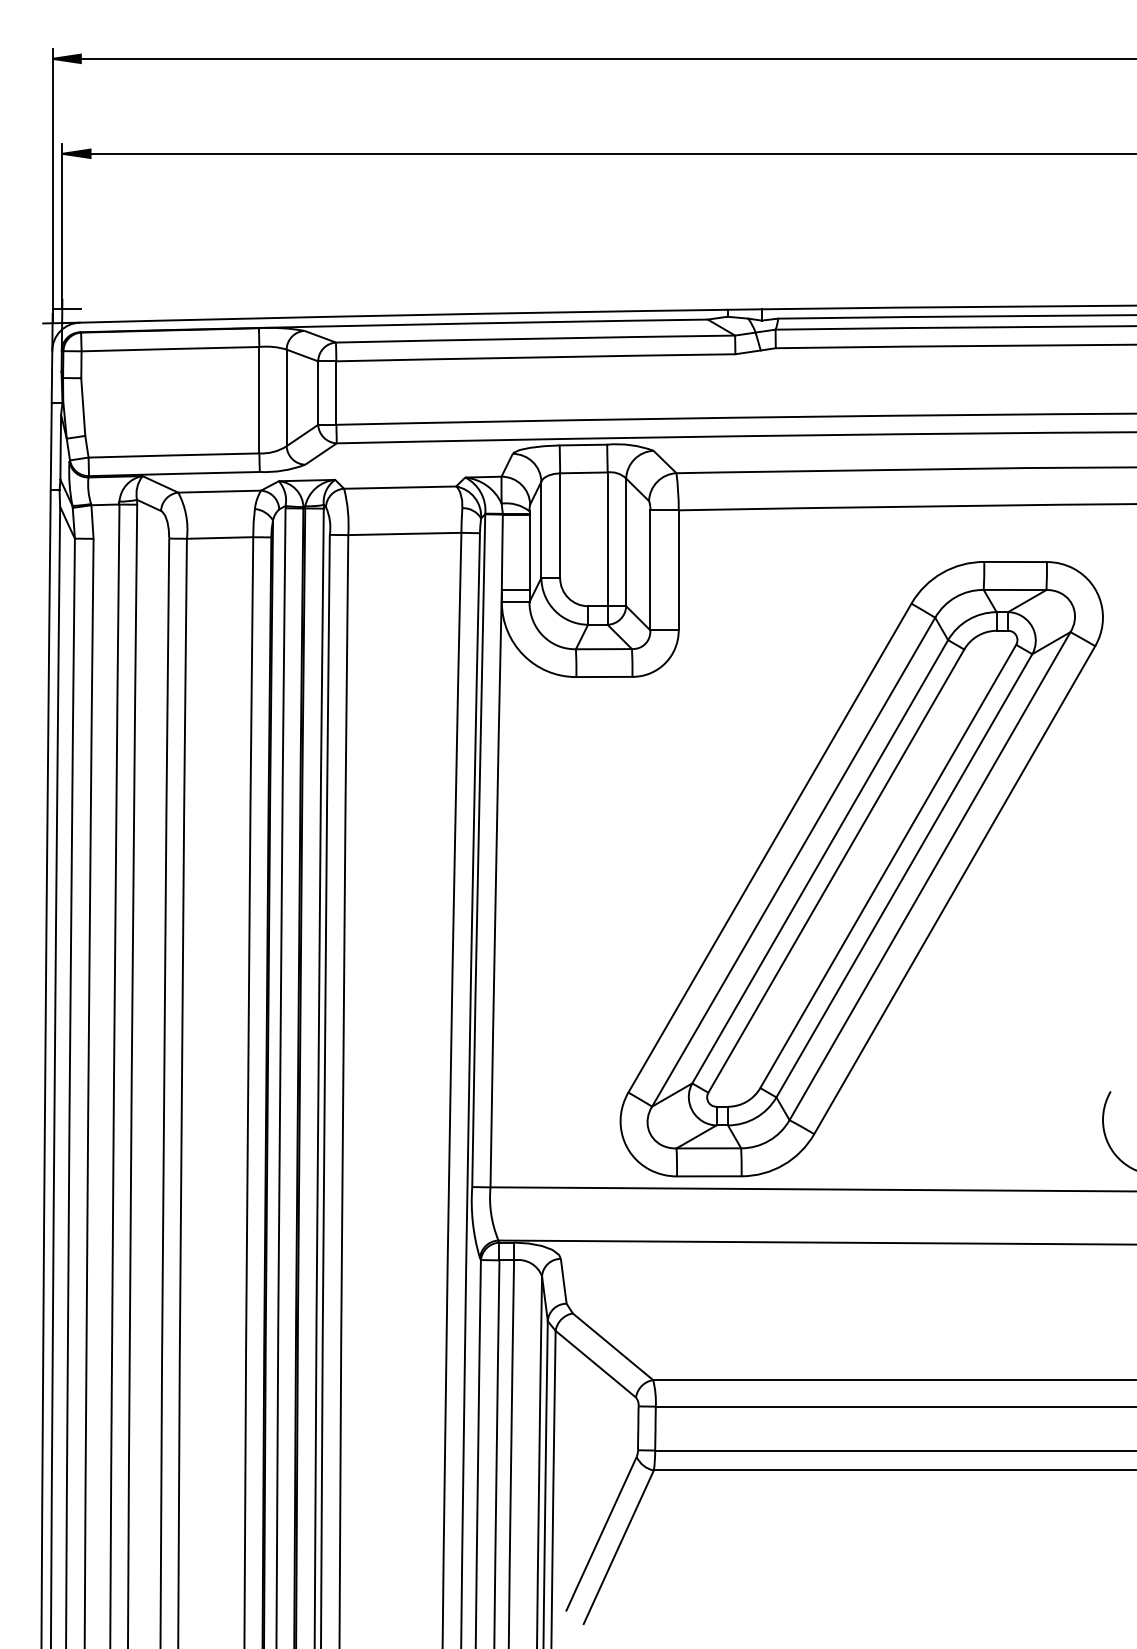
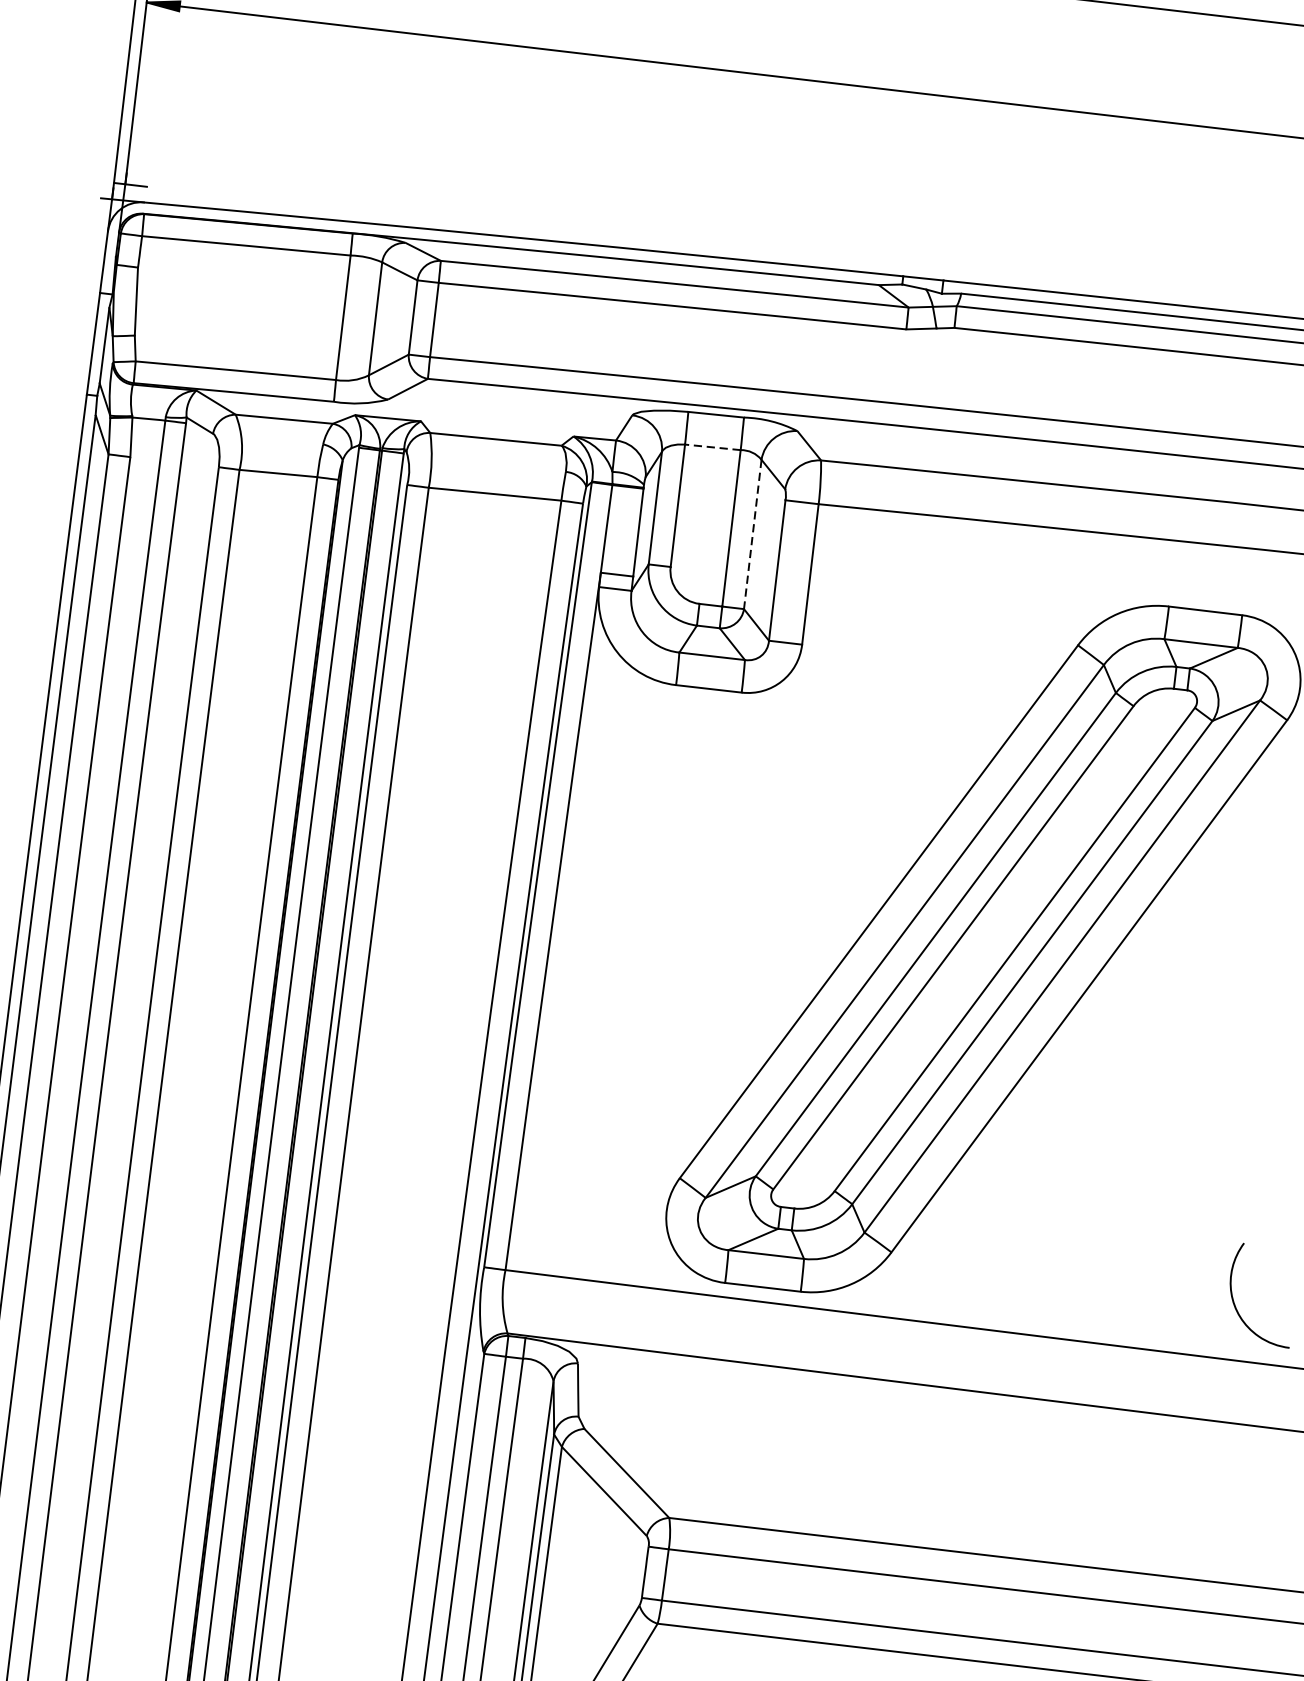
line: (583, 472) -> (712, 446), solid -> dashed
line: (626, 542) -> (753, 534), solid -> dashed

